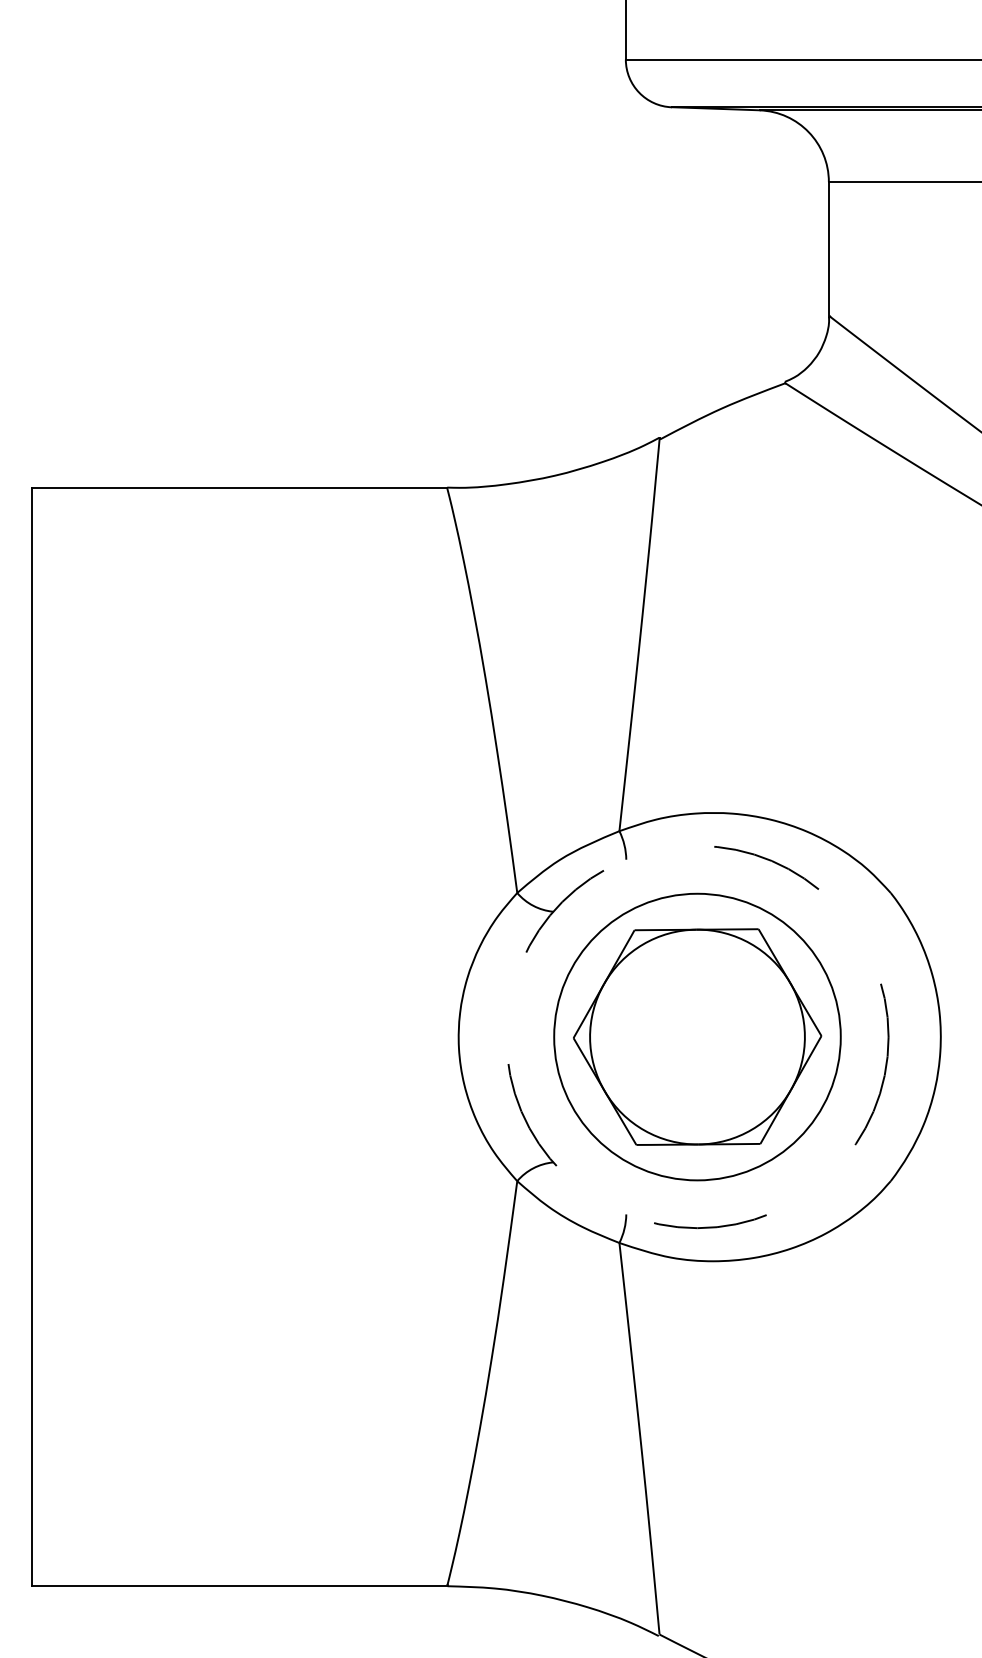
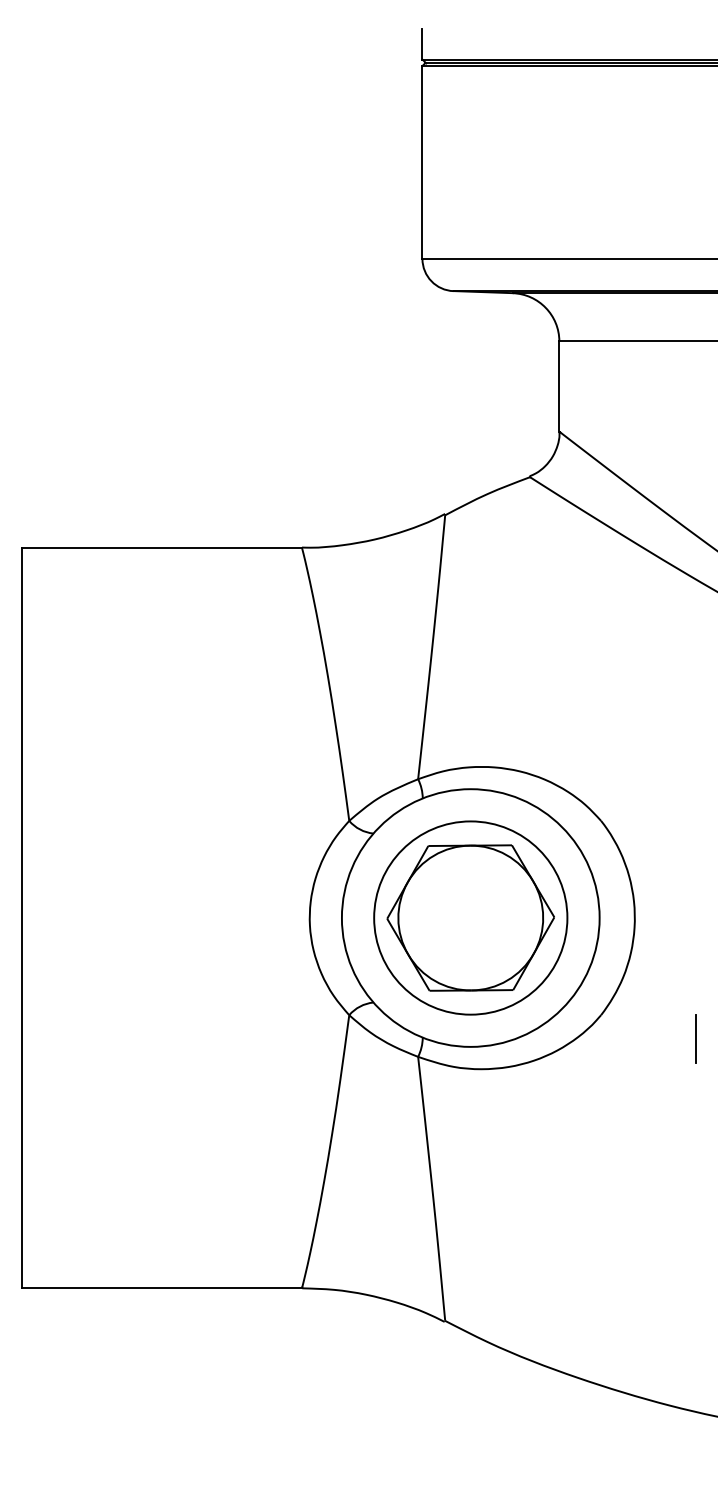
circle: (697, 1036) -> (470, 917), dashed -> solid

